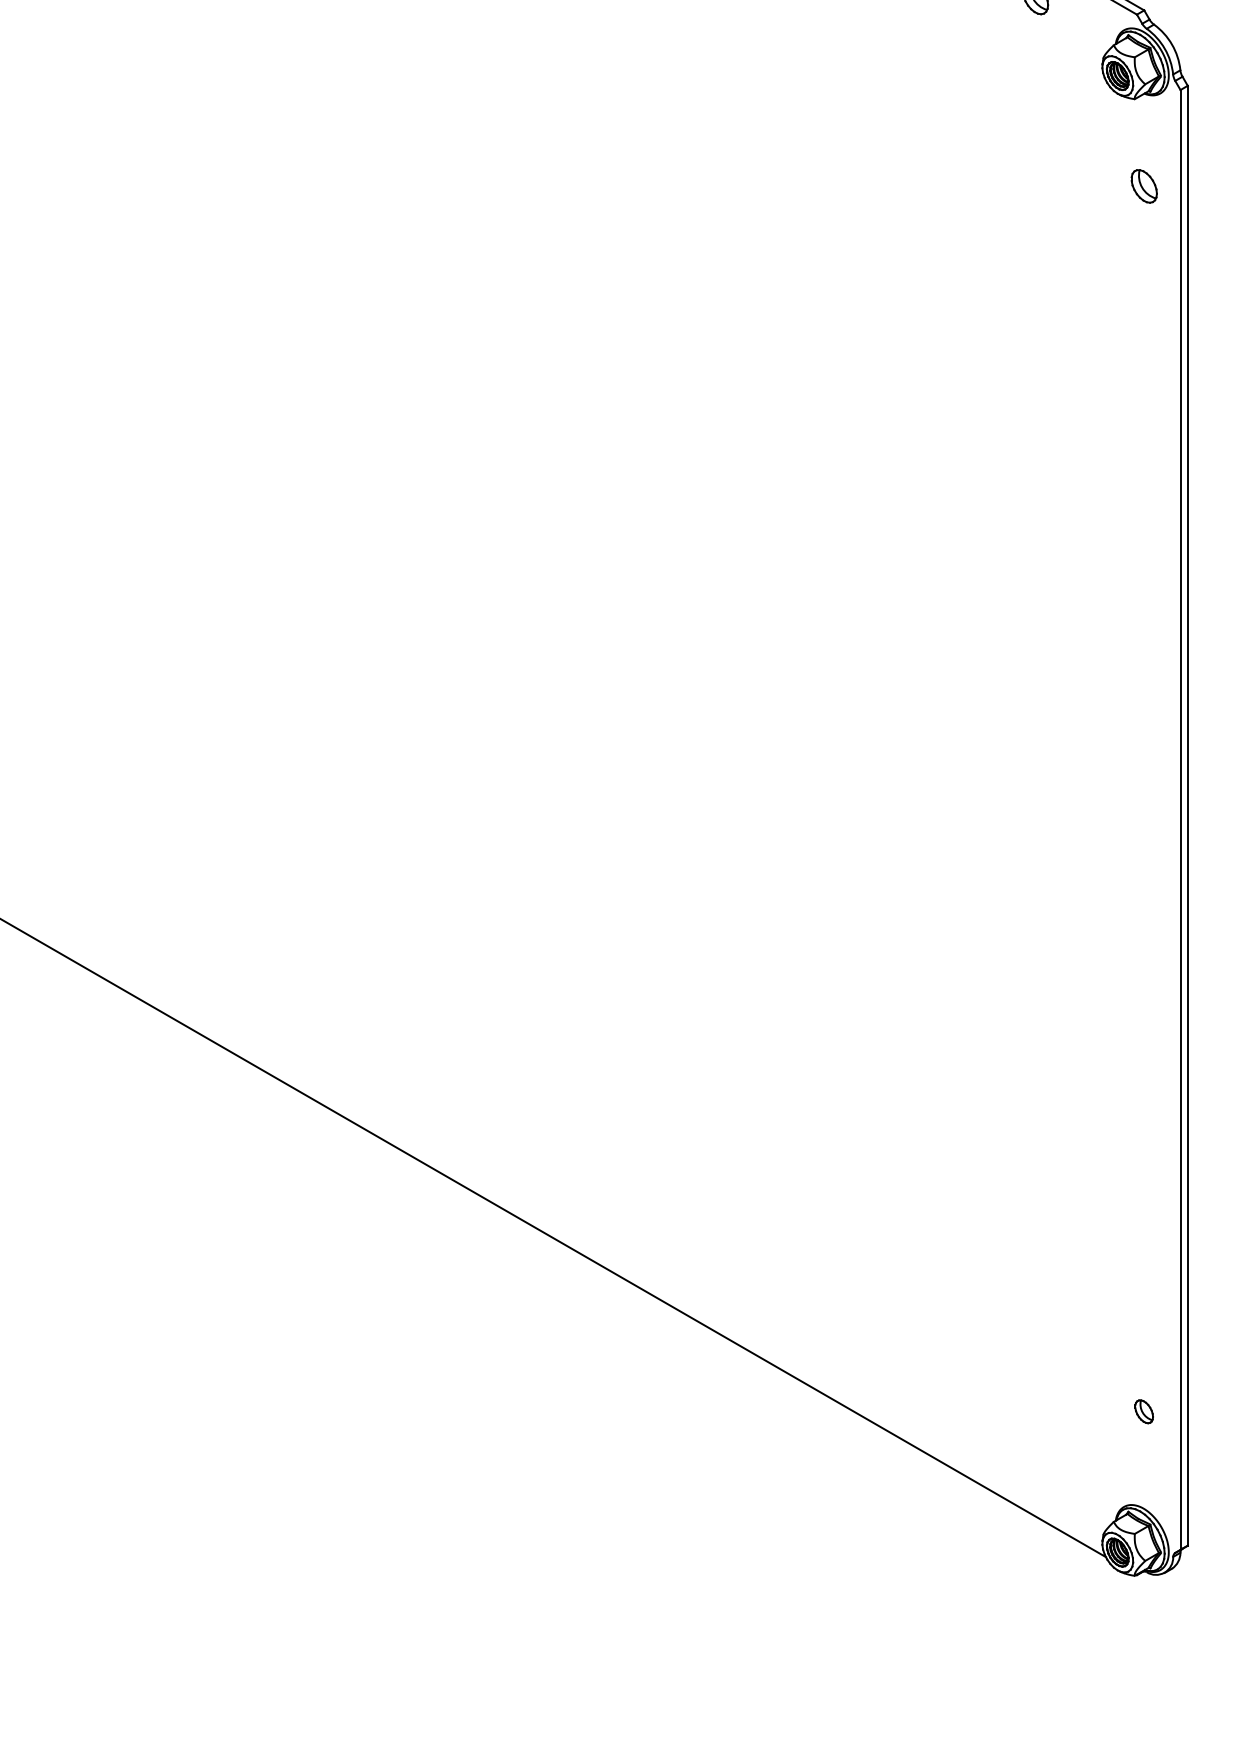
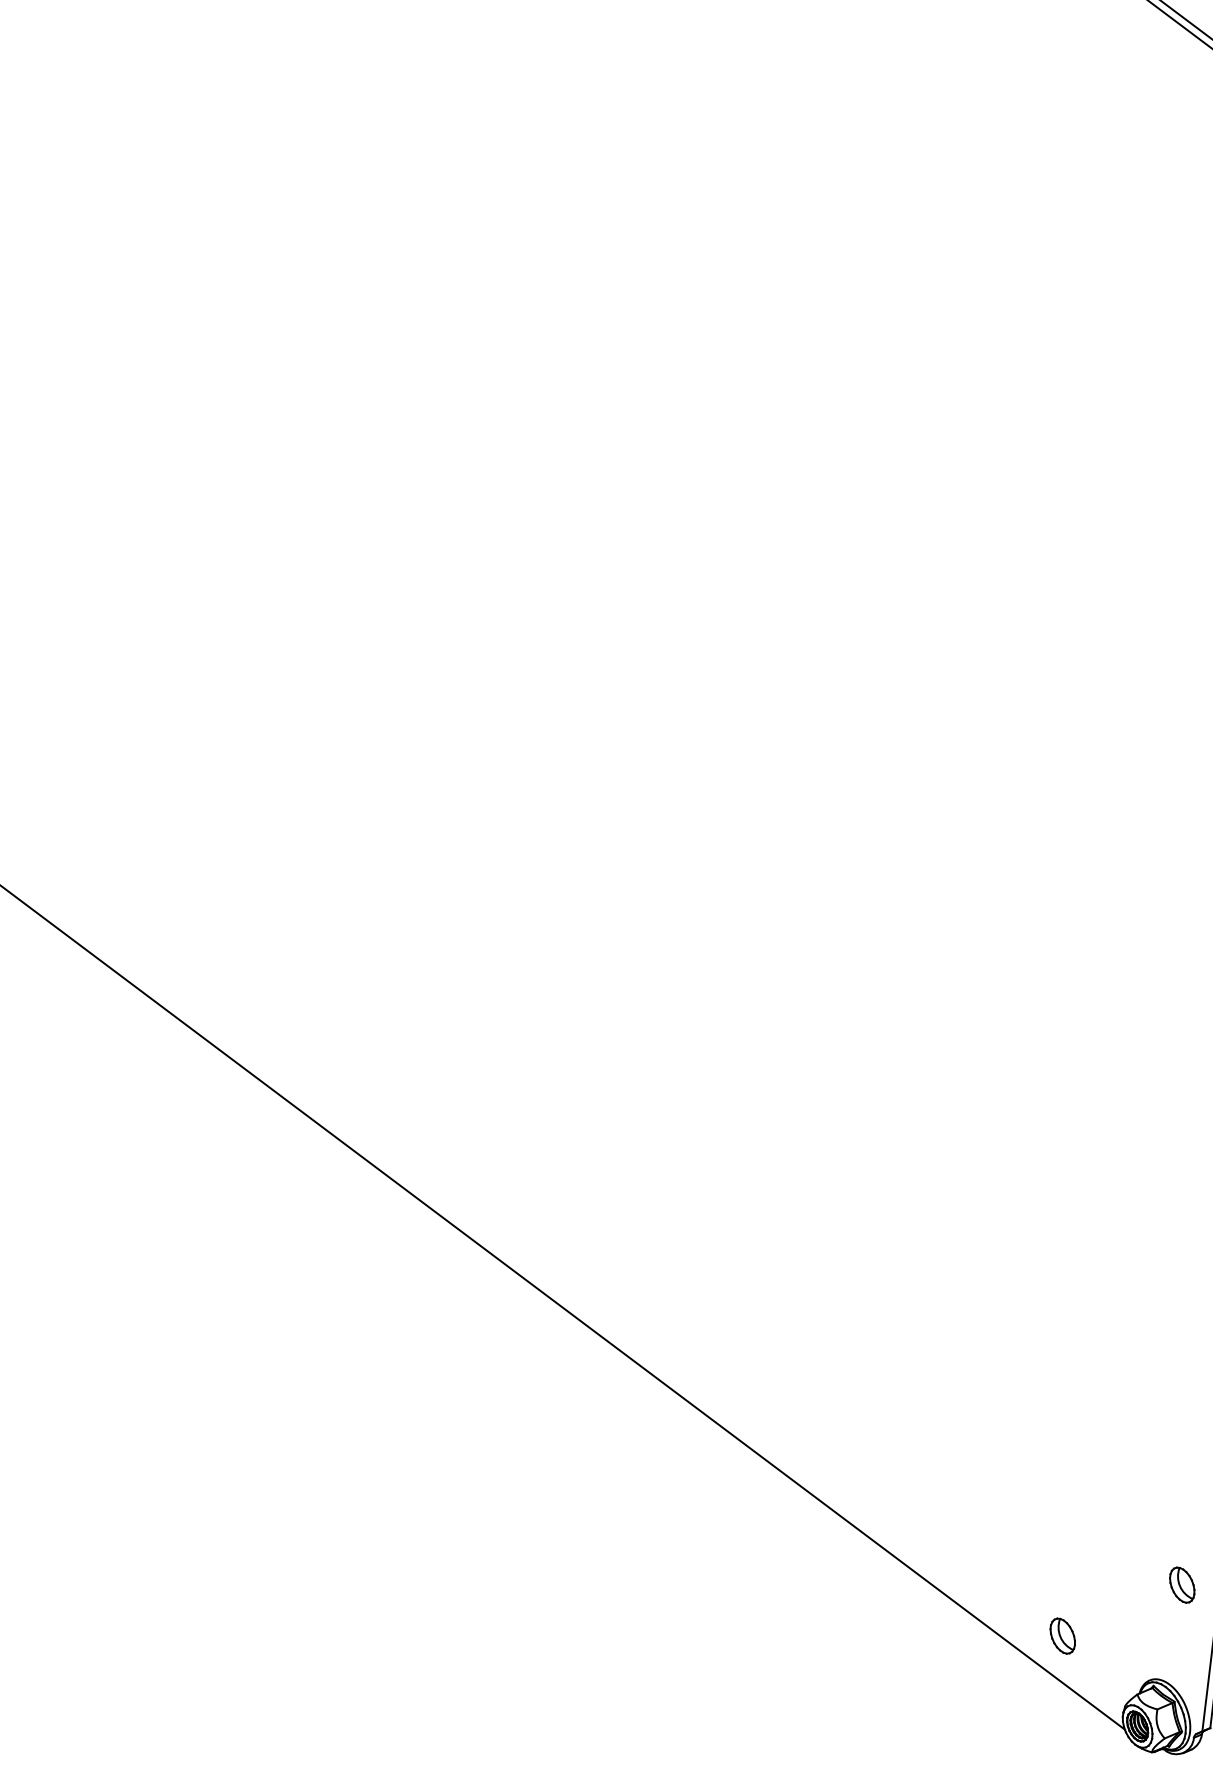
part: (1143, 1411) -> (1181, 1584), size x1.43
part: (1035, 1474) -> (1062, 1636), added

